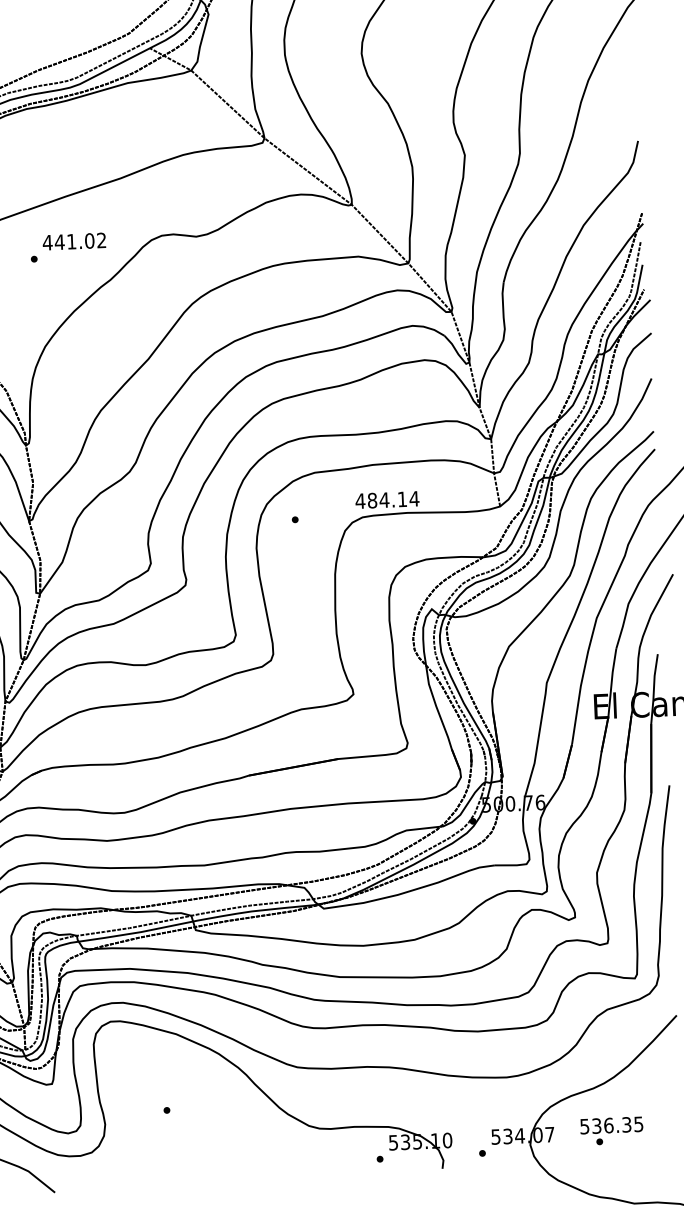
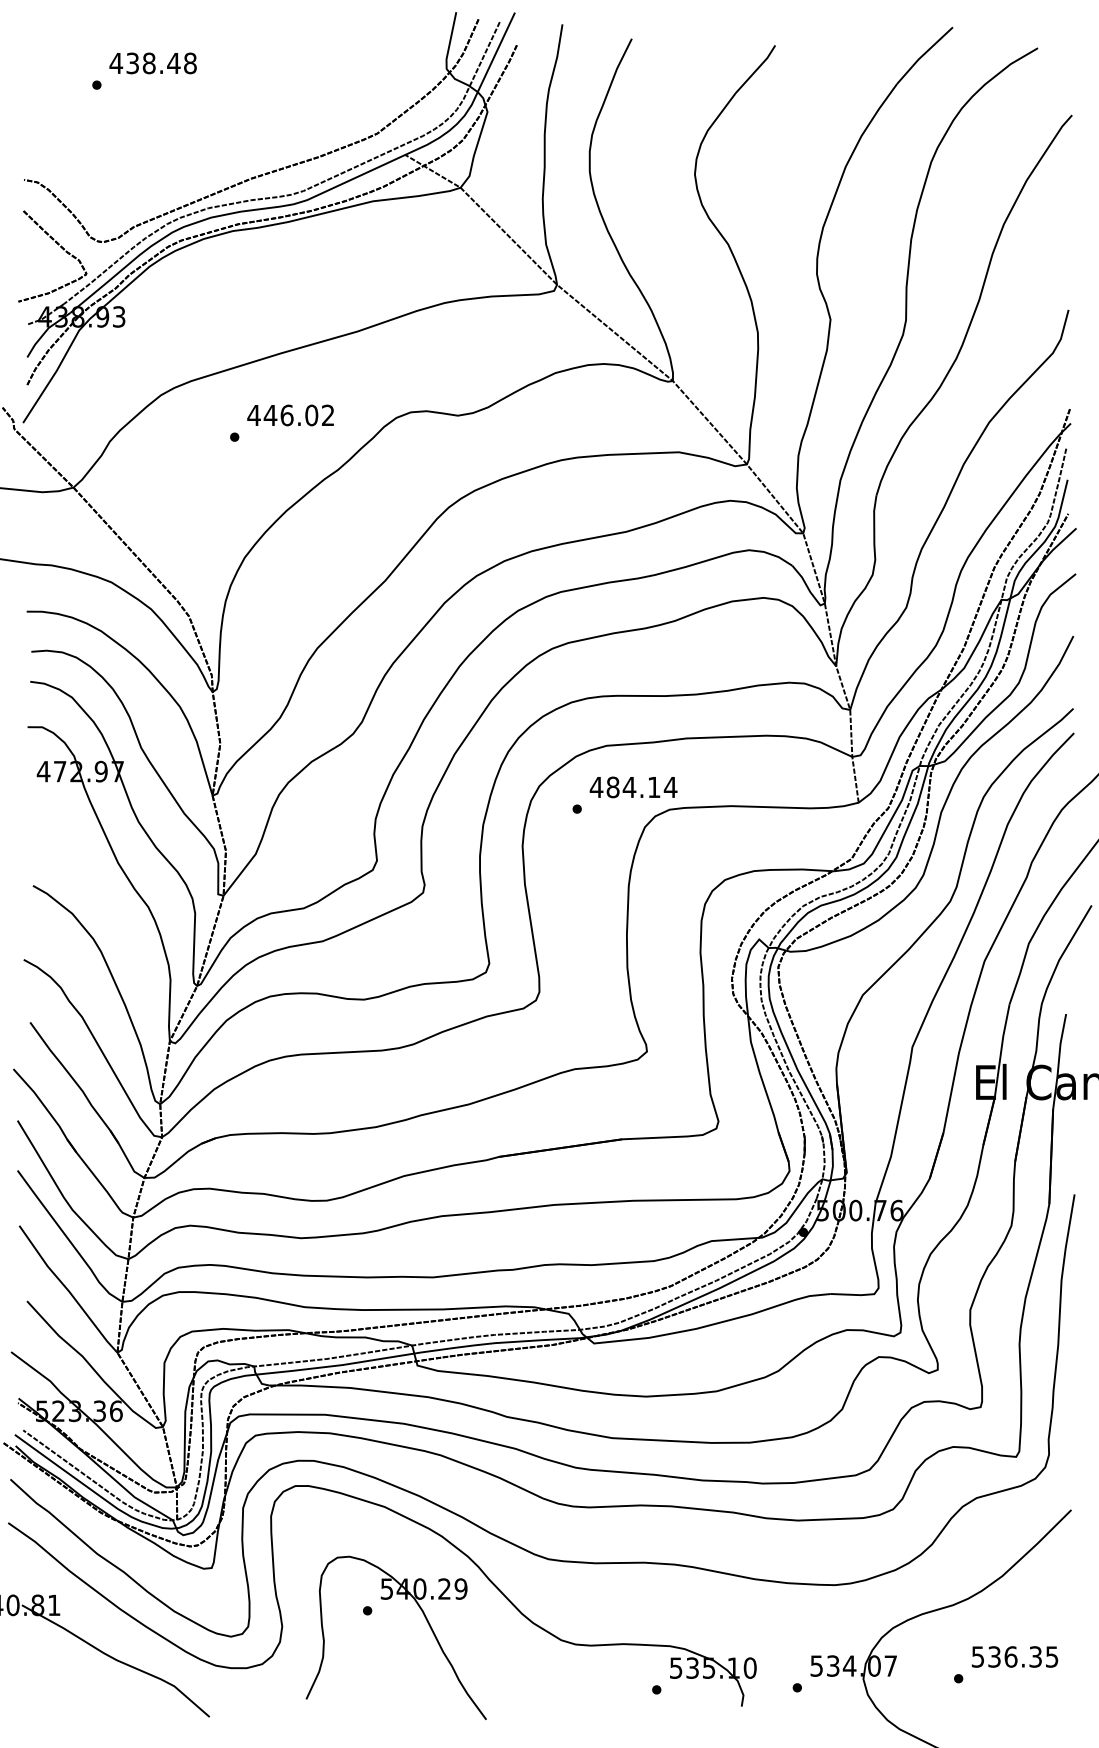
text: (71, 241) -> (286, 415), 441.02 -> 446.02
text: (387, 500) -> (633, 787), moved
part: (210, 1116) -> (426, 1621), added
text: (612, 1125) -> (1015, 1656), moved

